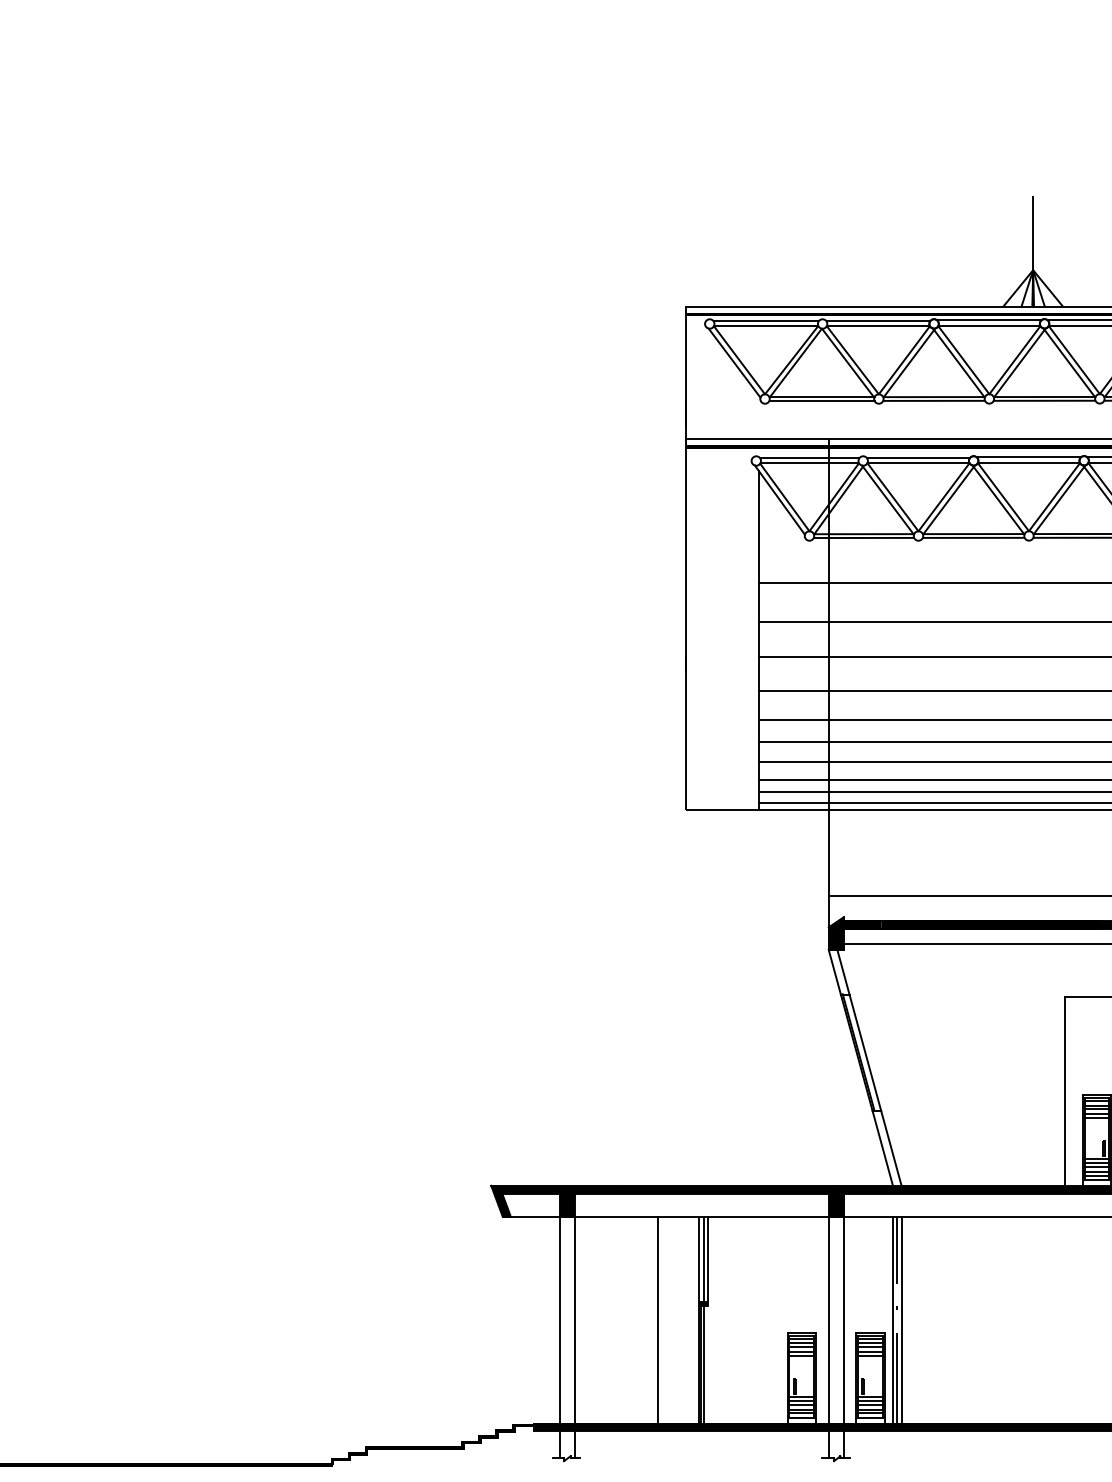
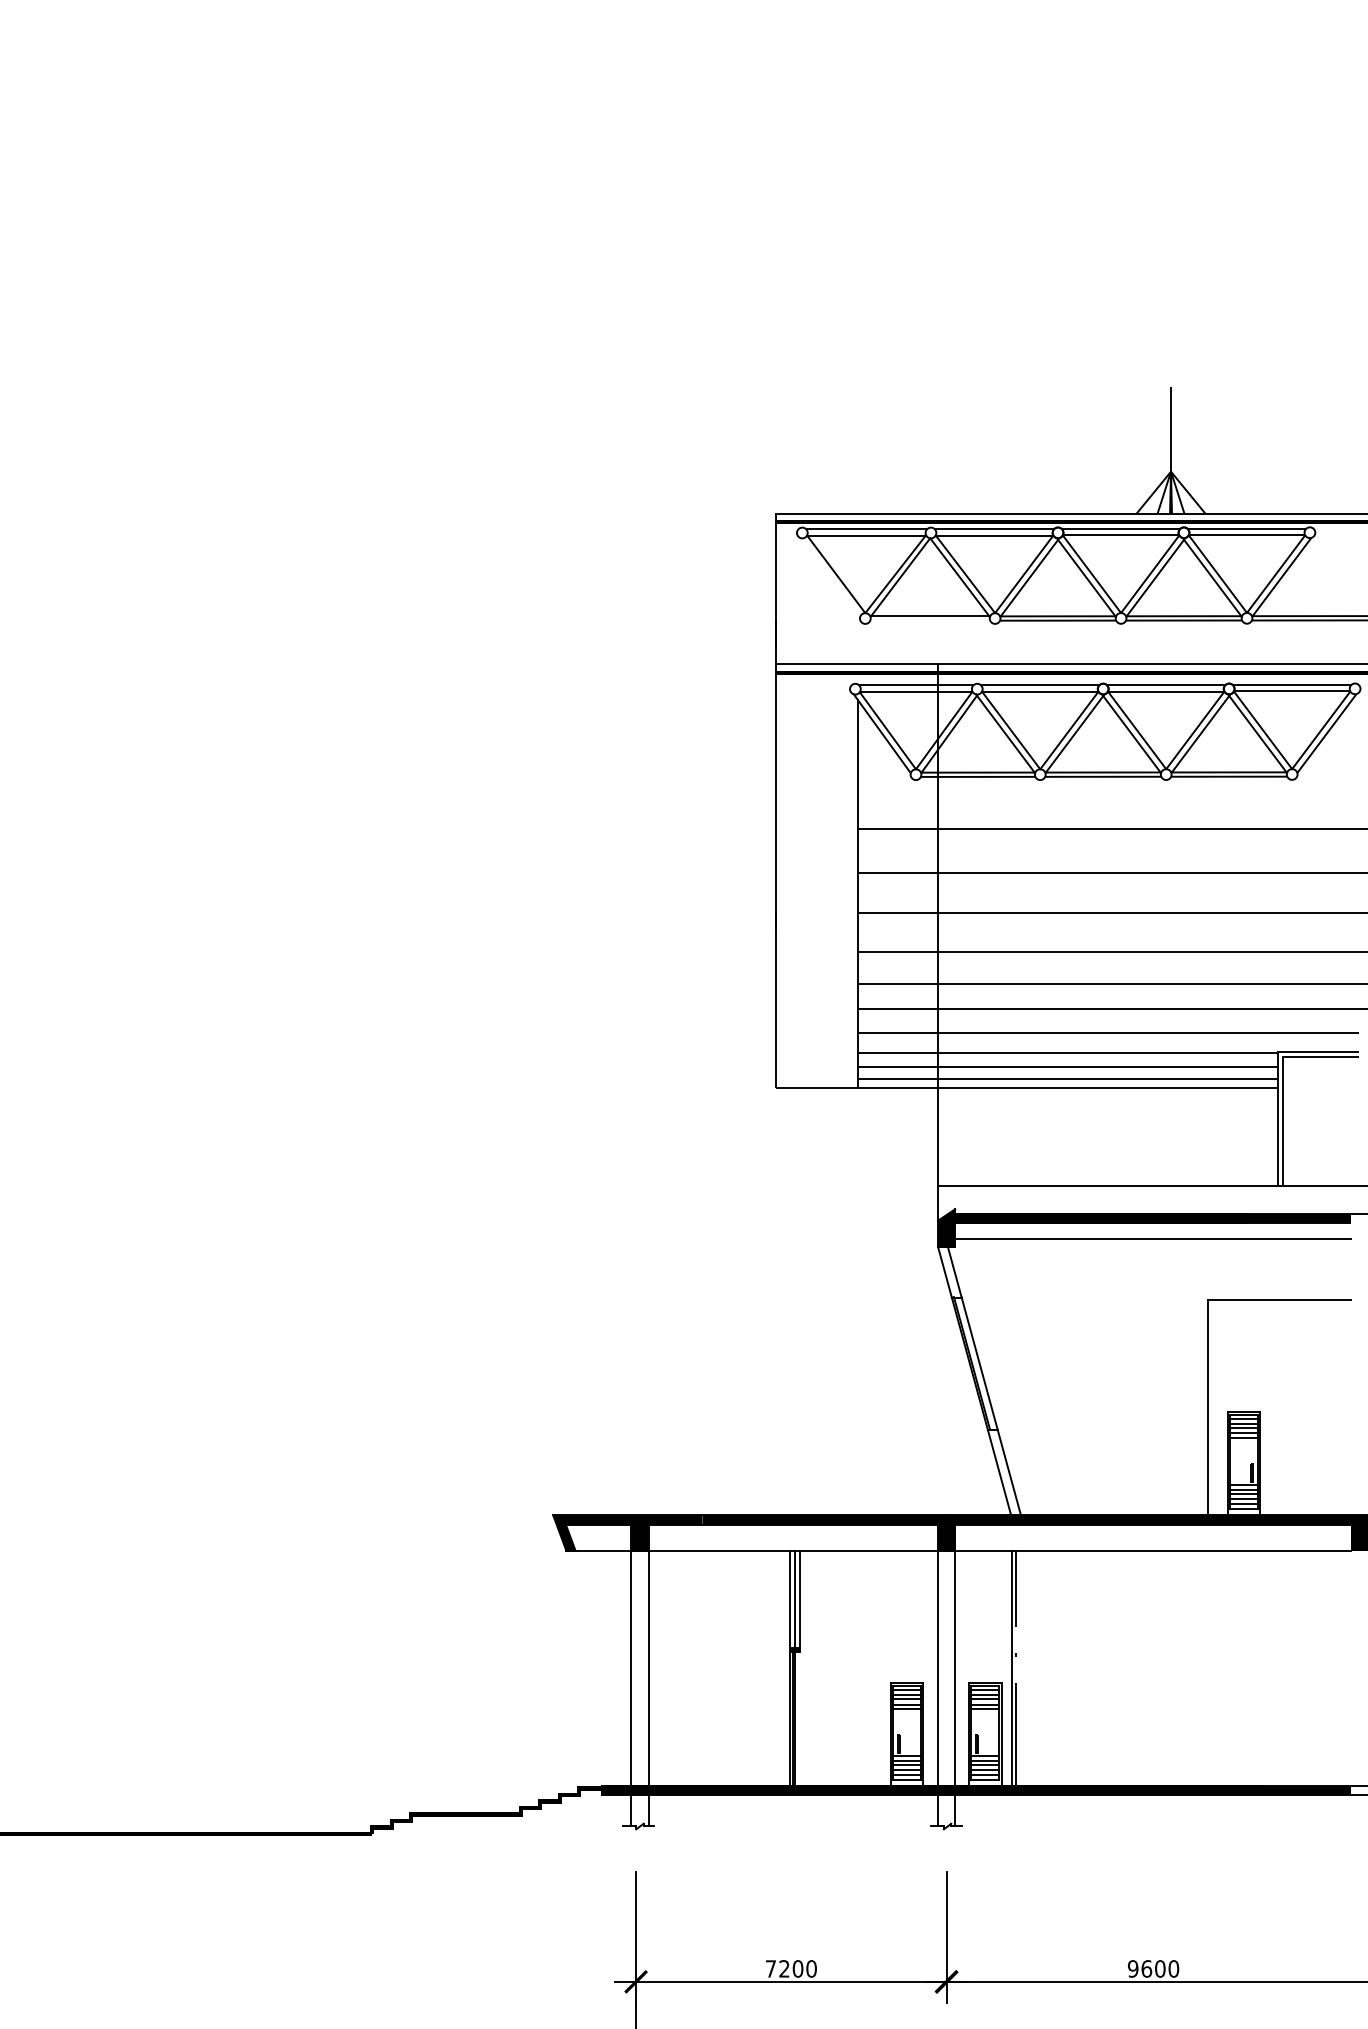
line: (734, 363) -> (830, 577), removed
line: (822, 400) -> (930, 620), removed
line: (658, 1320) -> (743, 1668), removed
line: (902, 1320) -> (1021, 1668), removed

